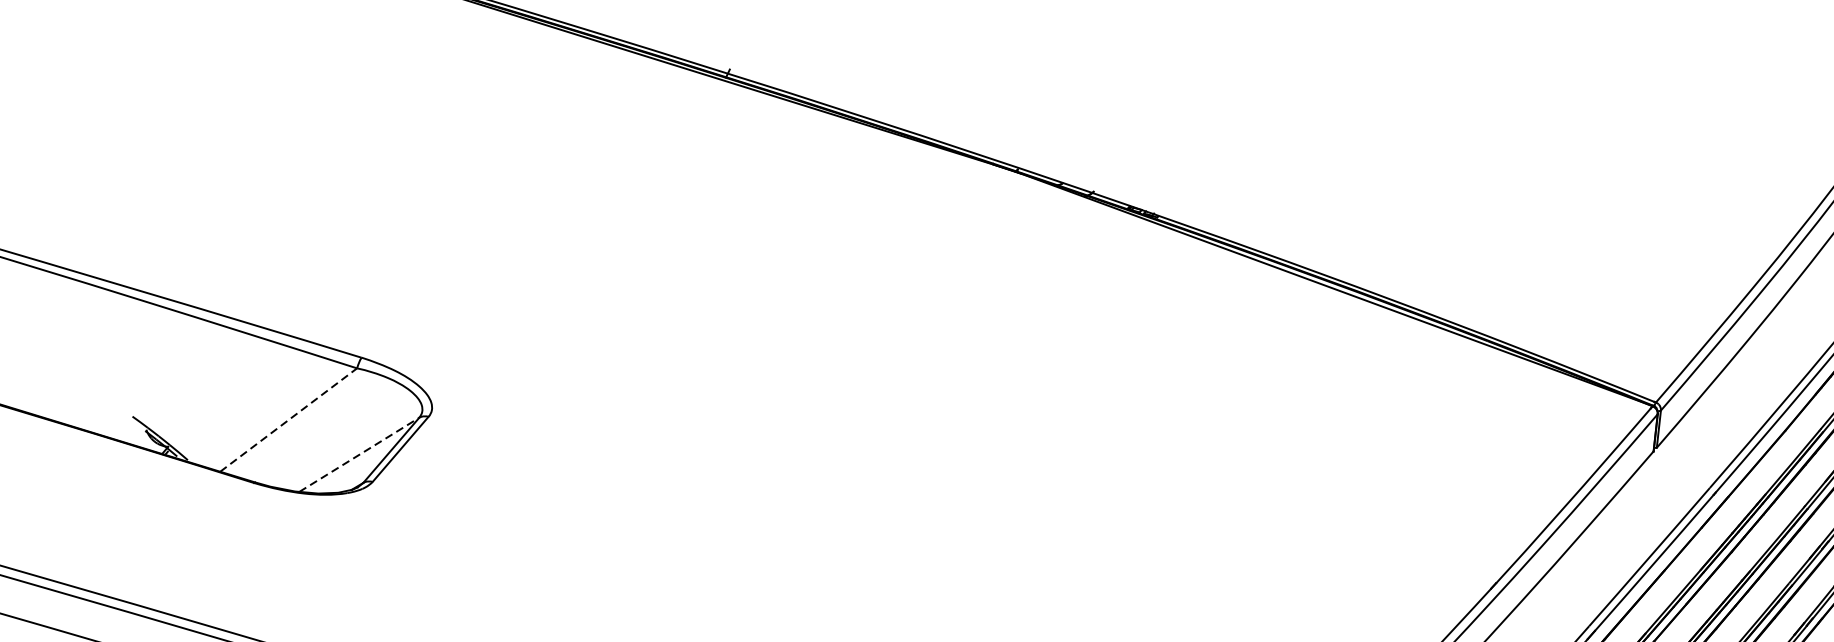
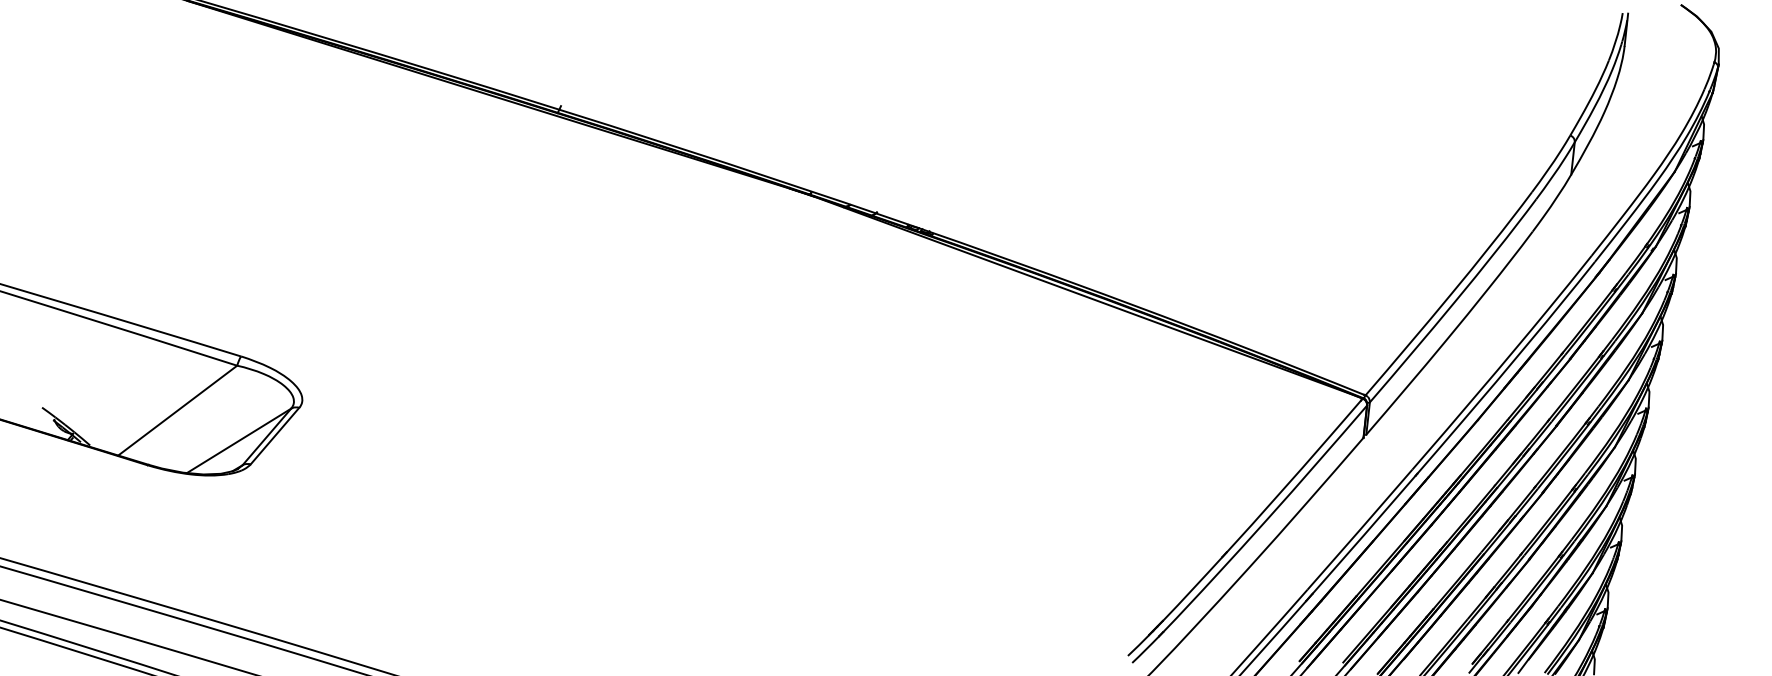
line: (288, 419) -> (177, 410), dashed -> solid
line: (359, 454) -> (239, 440), dashed -> solid

